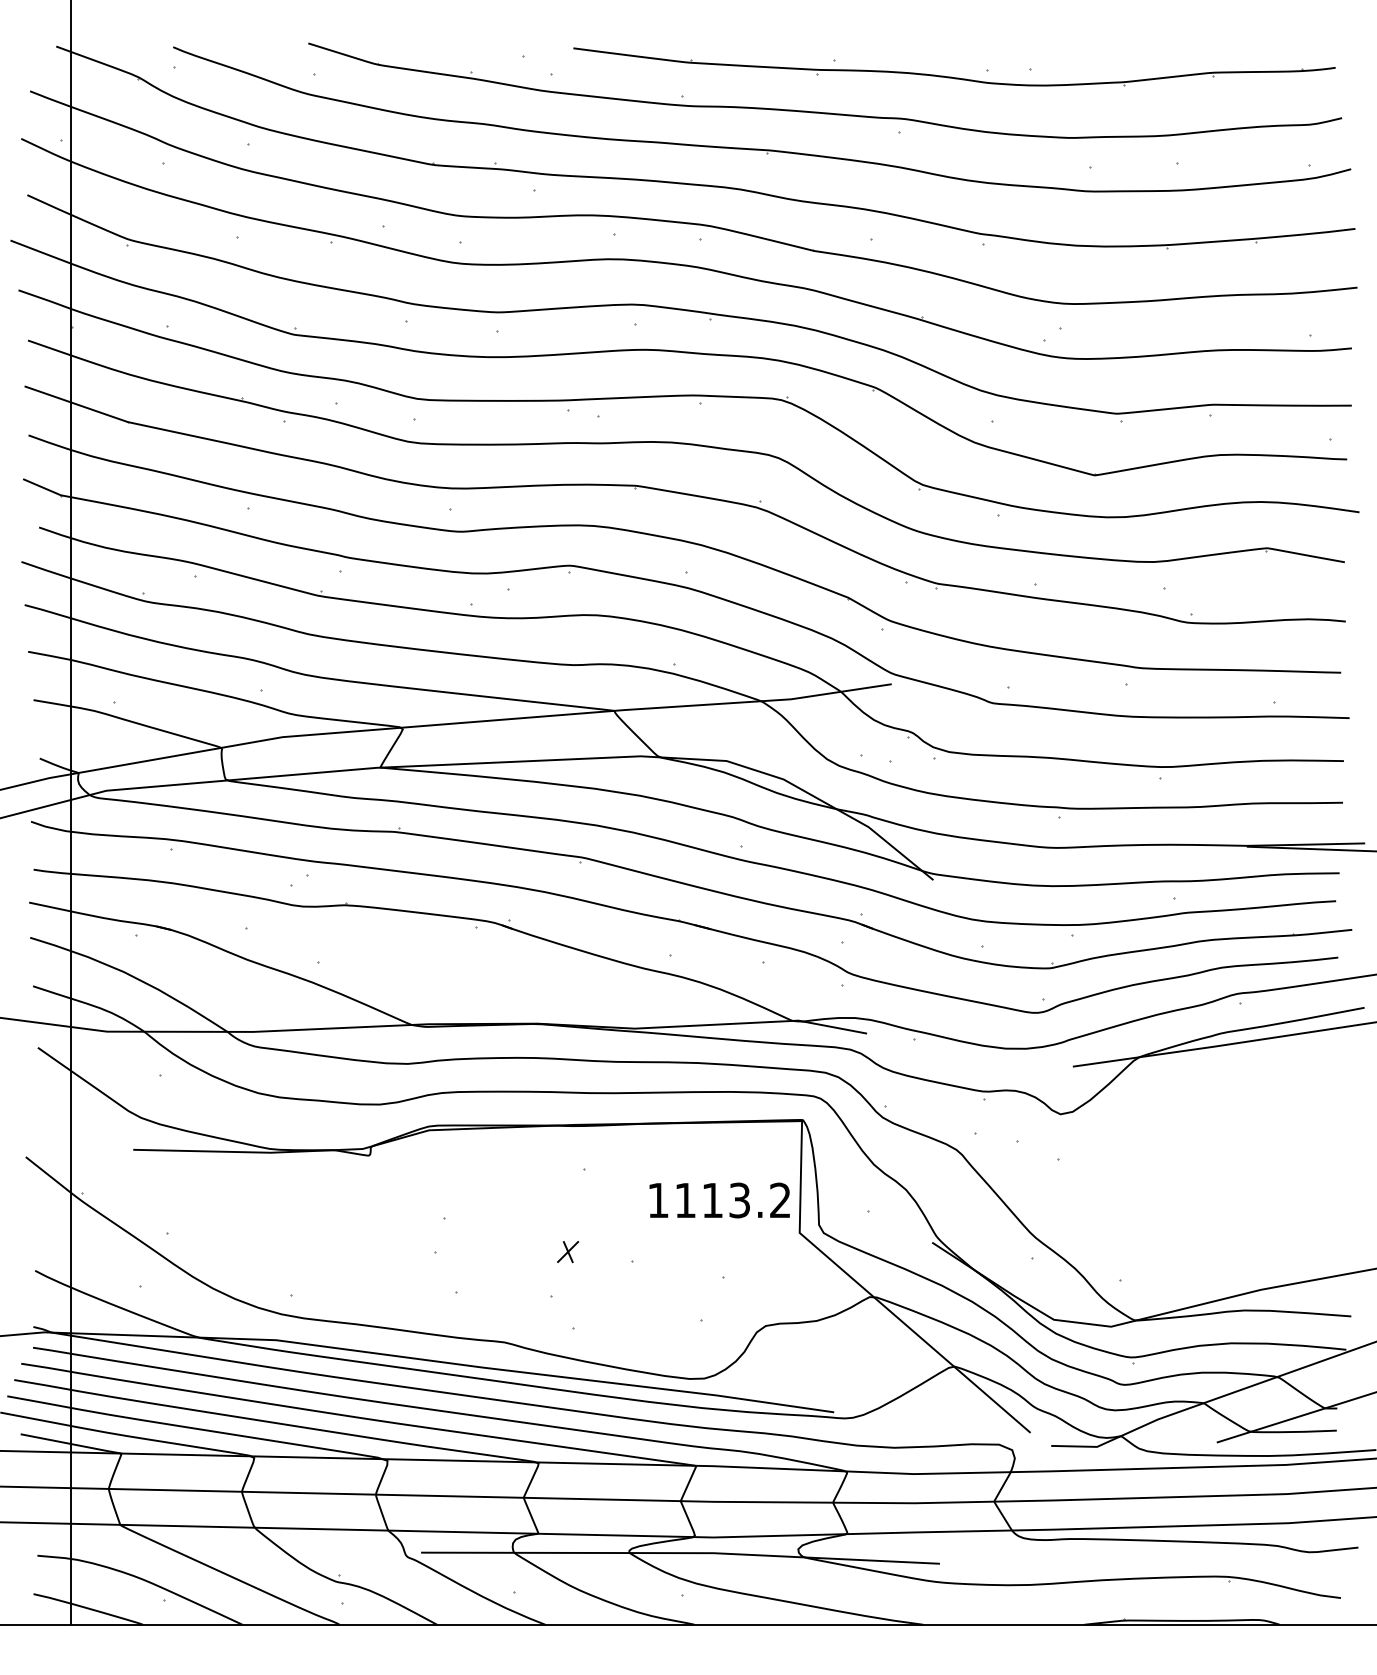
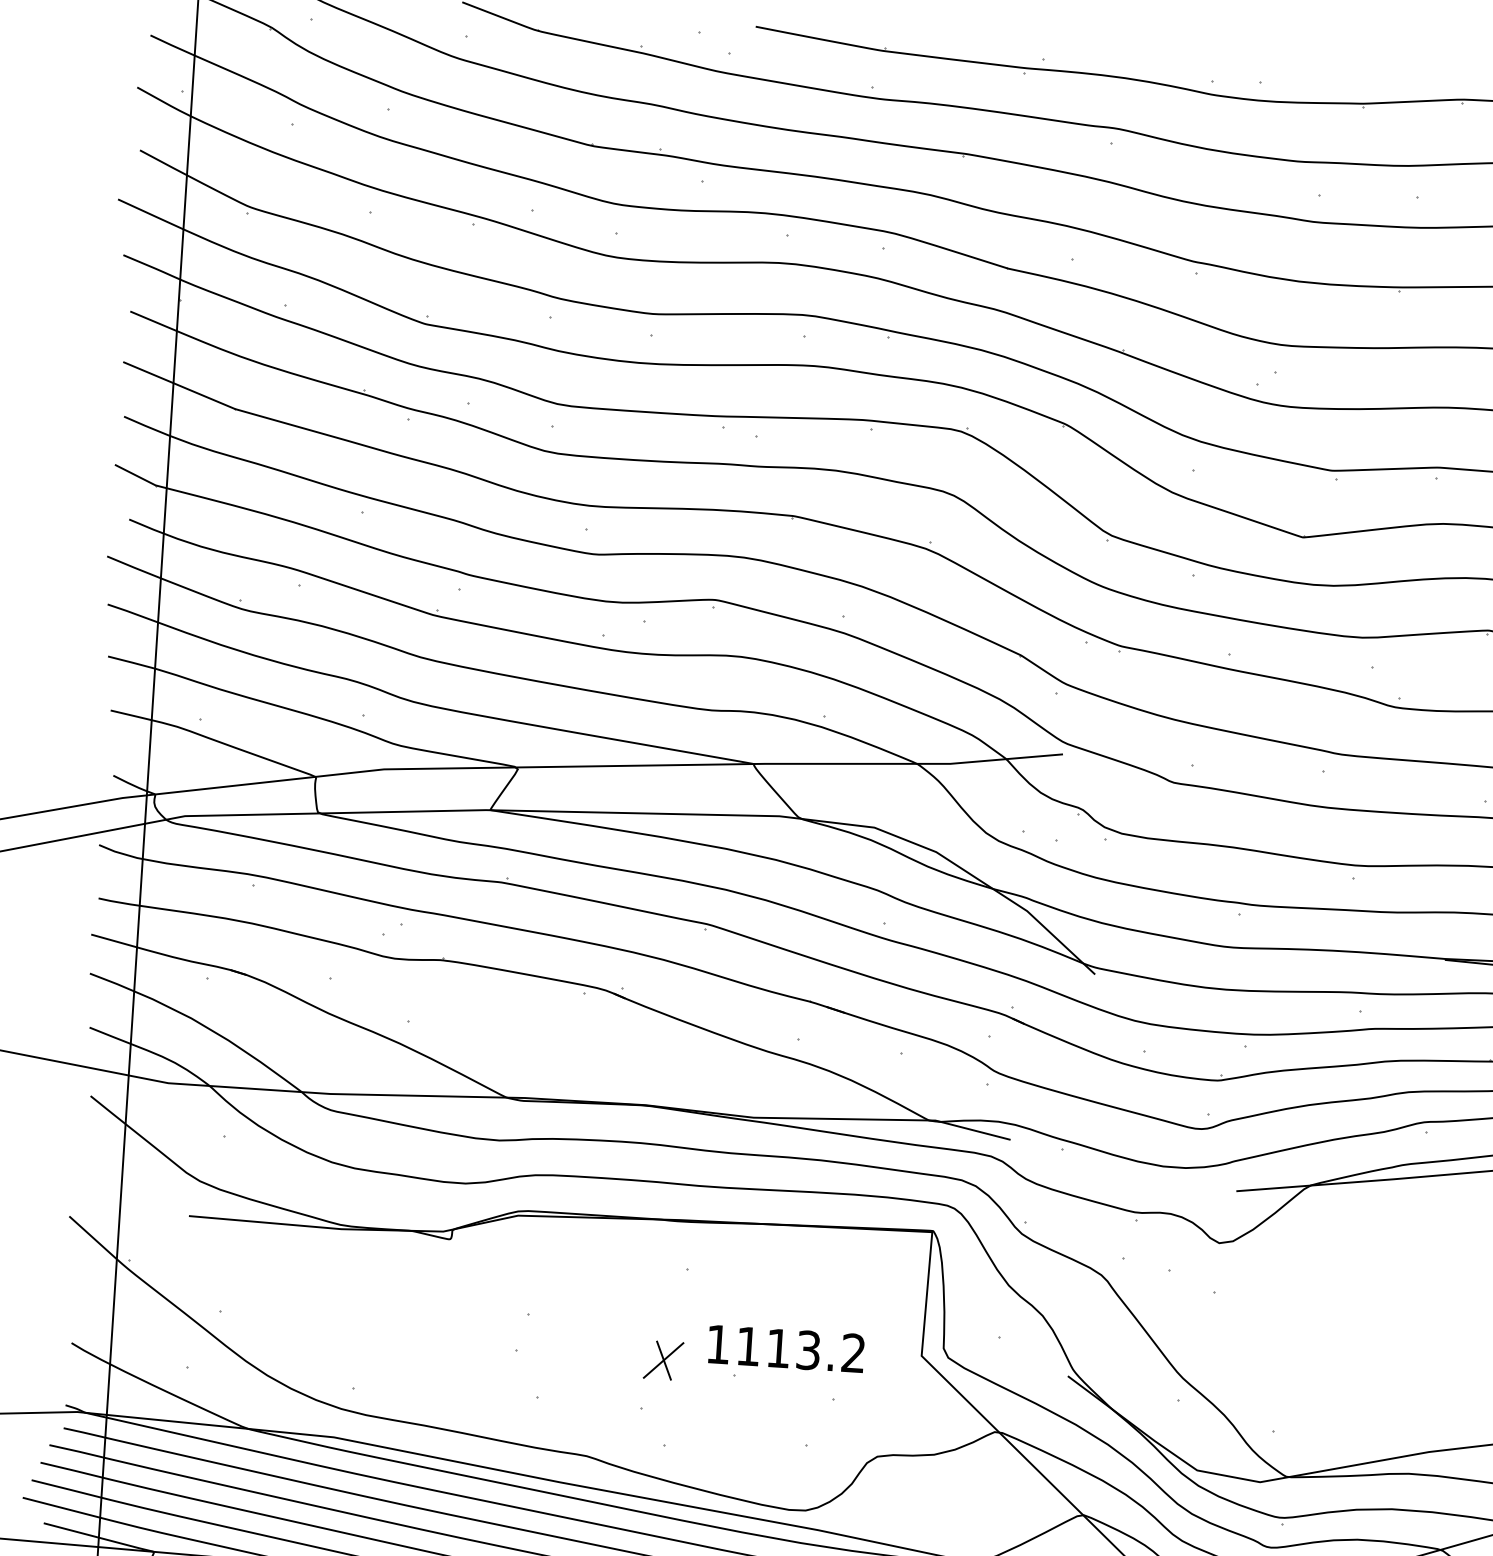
text: (719, 1200) -> (786, 1348), moved
part: (567, 1251) -> (662, 1359), size x1.67

